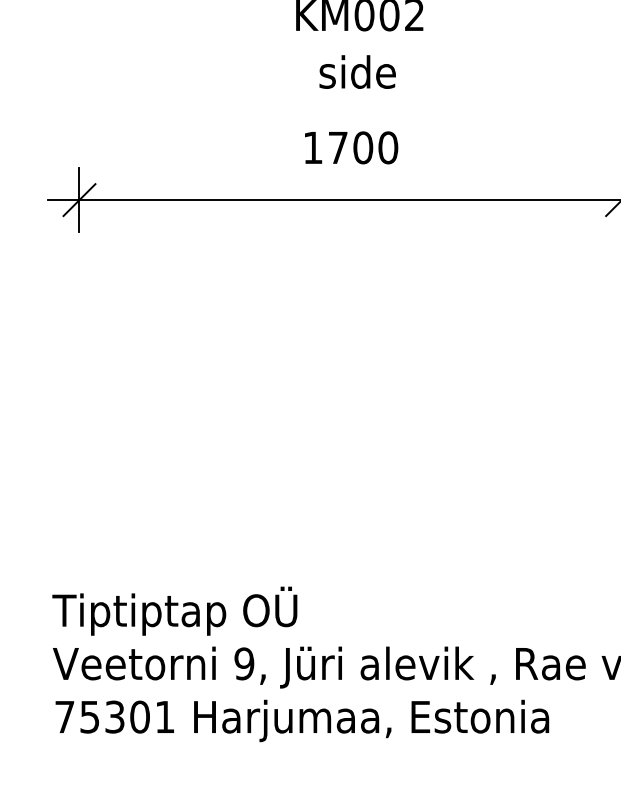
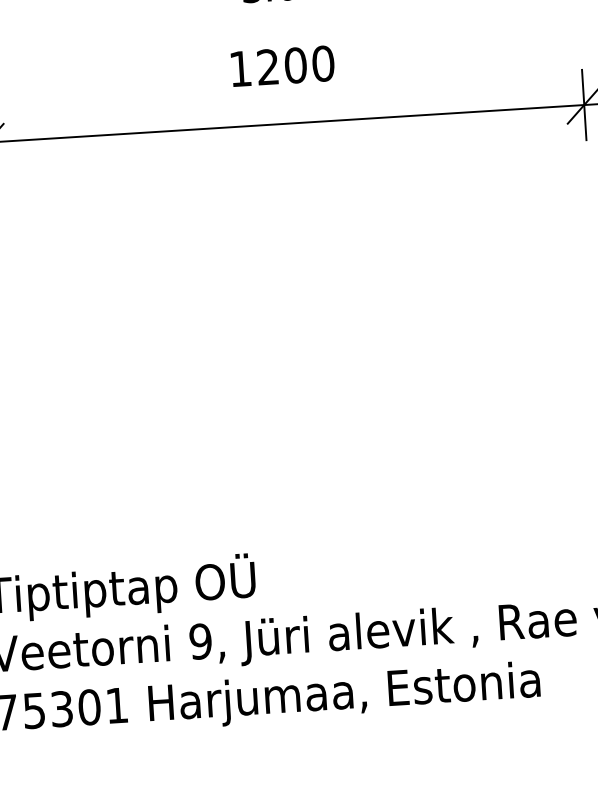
text: (337, 147) -> (267, 66), 1700 -> 1200

